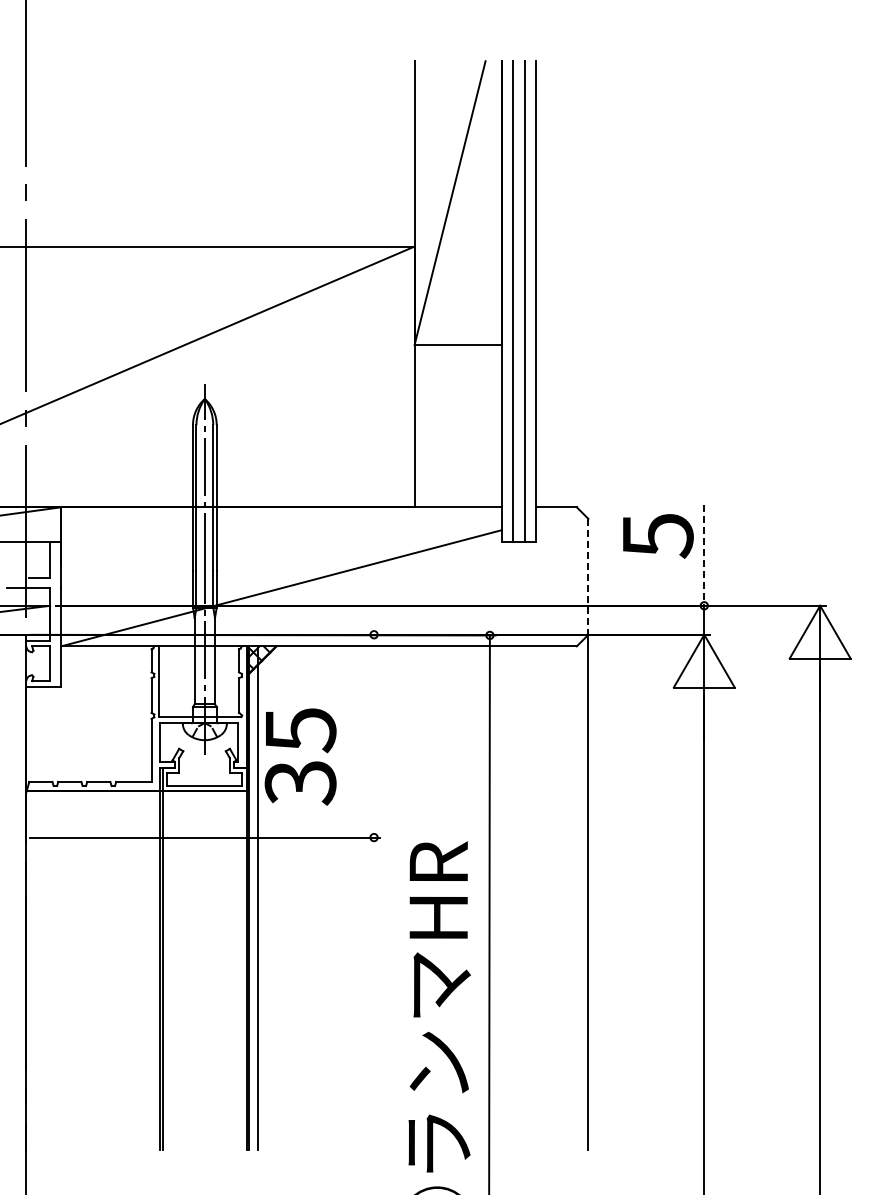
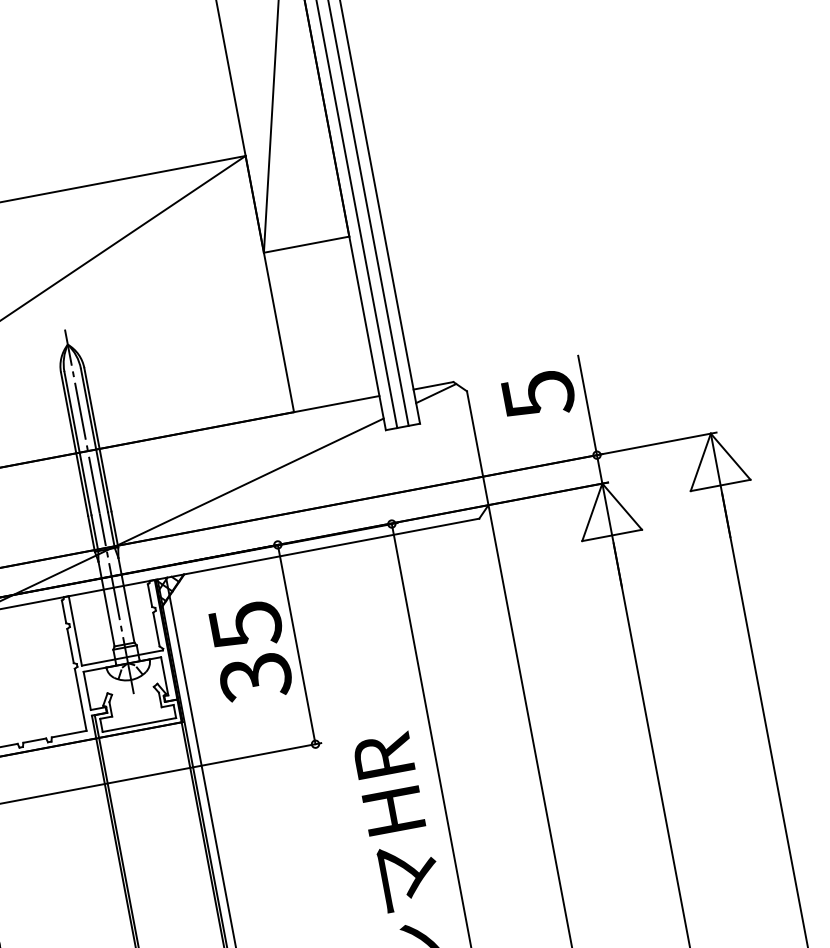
line: (557, 515) -> (435, 393), added
line: (704, 555) -> (587, 405), dashed -> solid
line: (588, 576) -> (477, 447), dashed -> solid
line: (374, 735) -> (297, 643), added
text: (300, 756) -> (250, 651), moved

